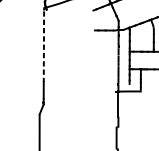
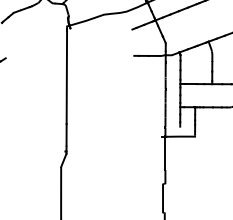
line: (43, 46) -> (66, 77), dashed -> solid

